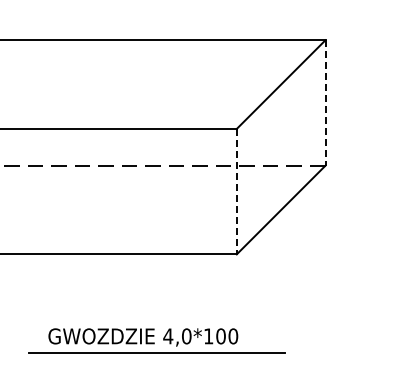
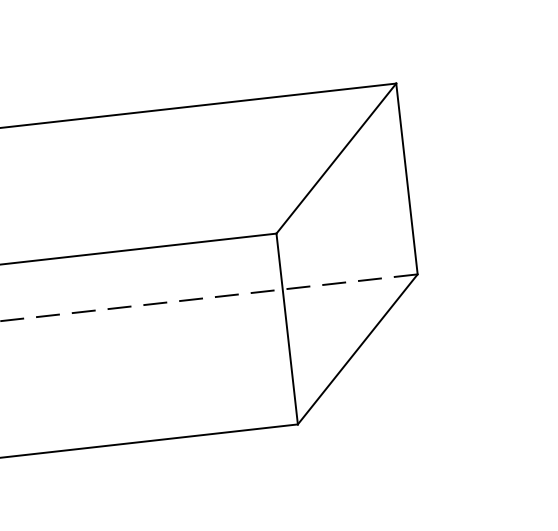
line: (325, 102) -> (406, 178), dashed -> solid
line: (236, 191) -> (286, 328), dashed -> solid

